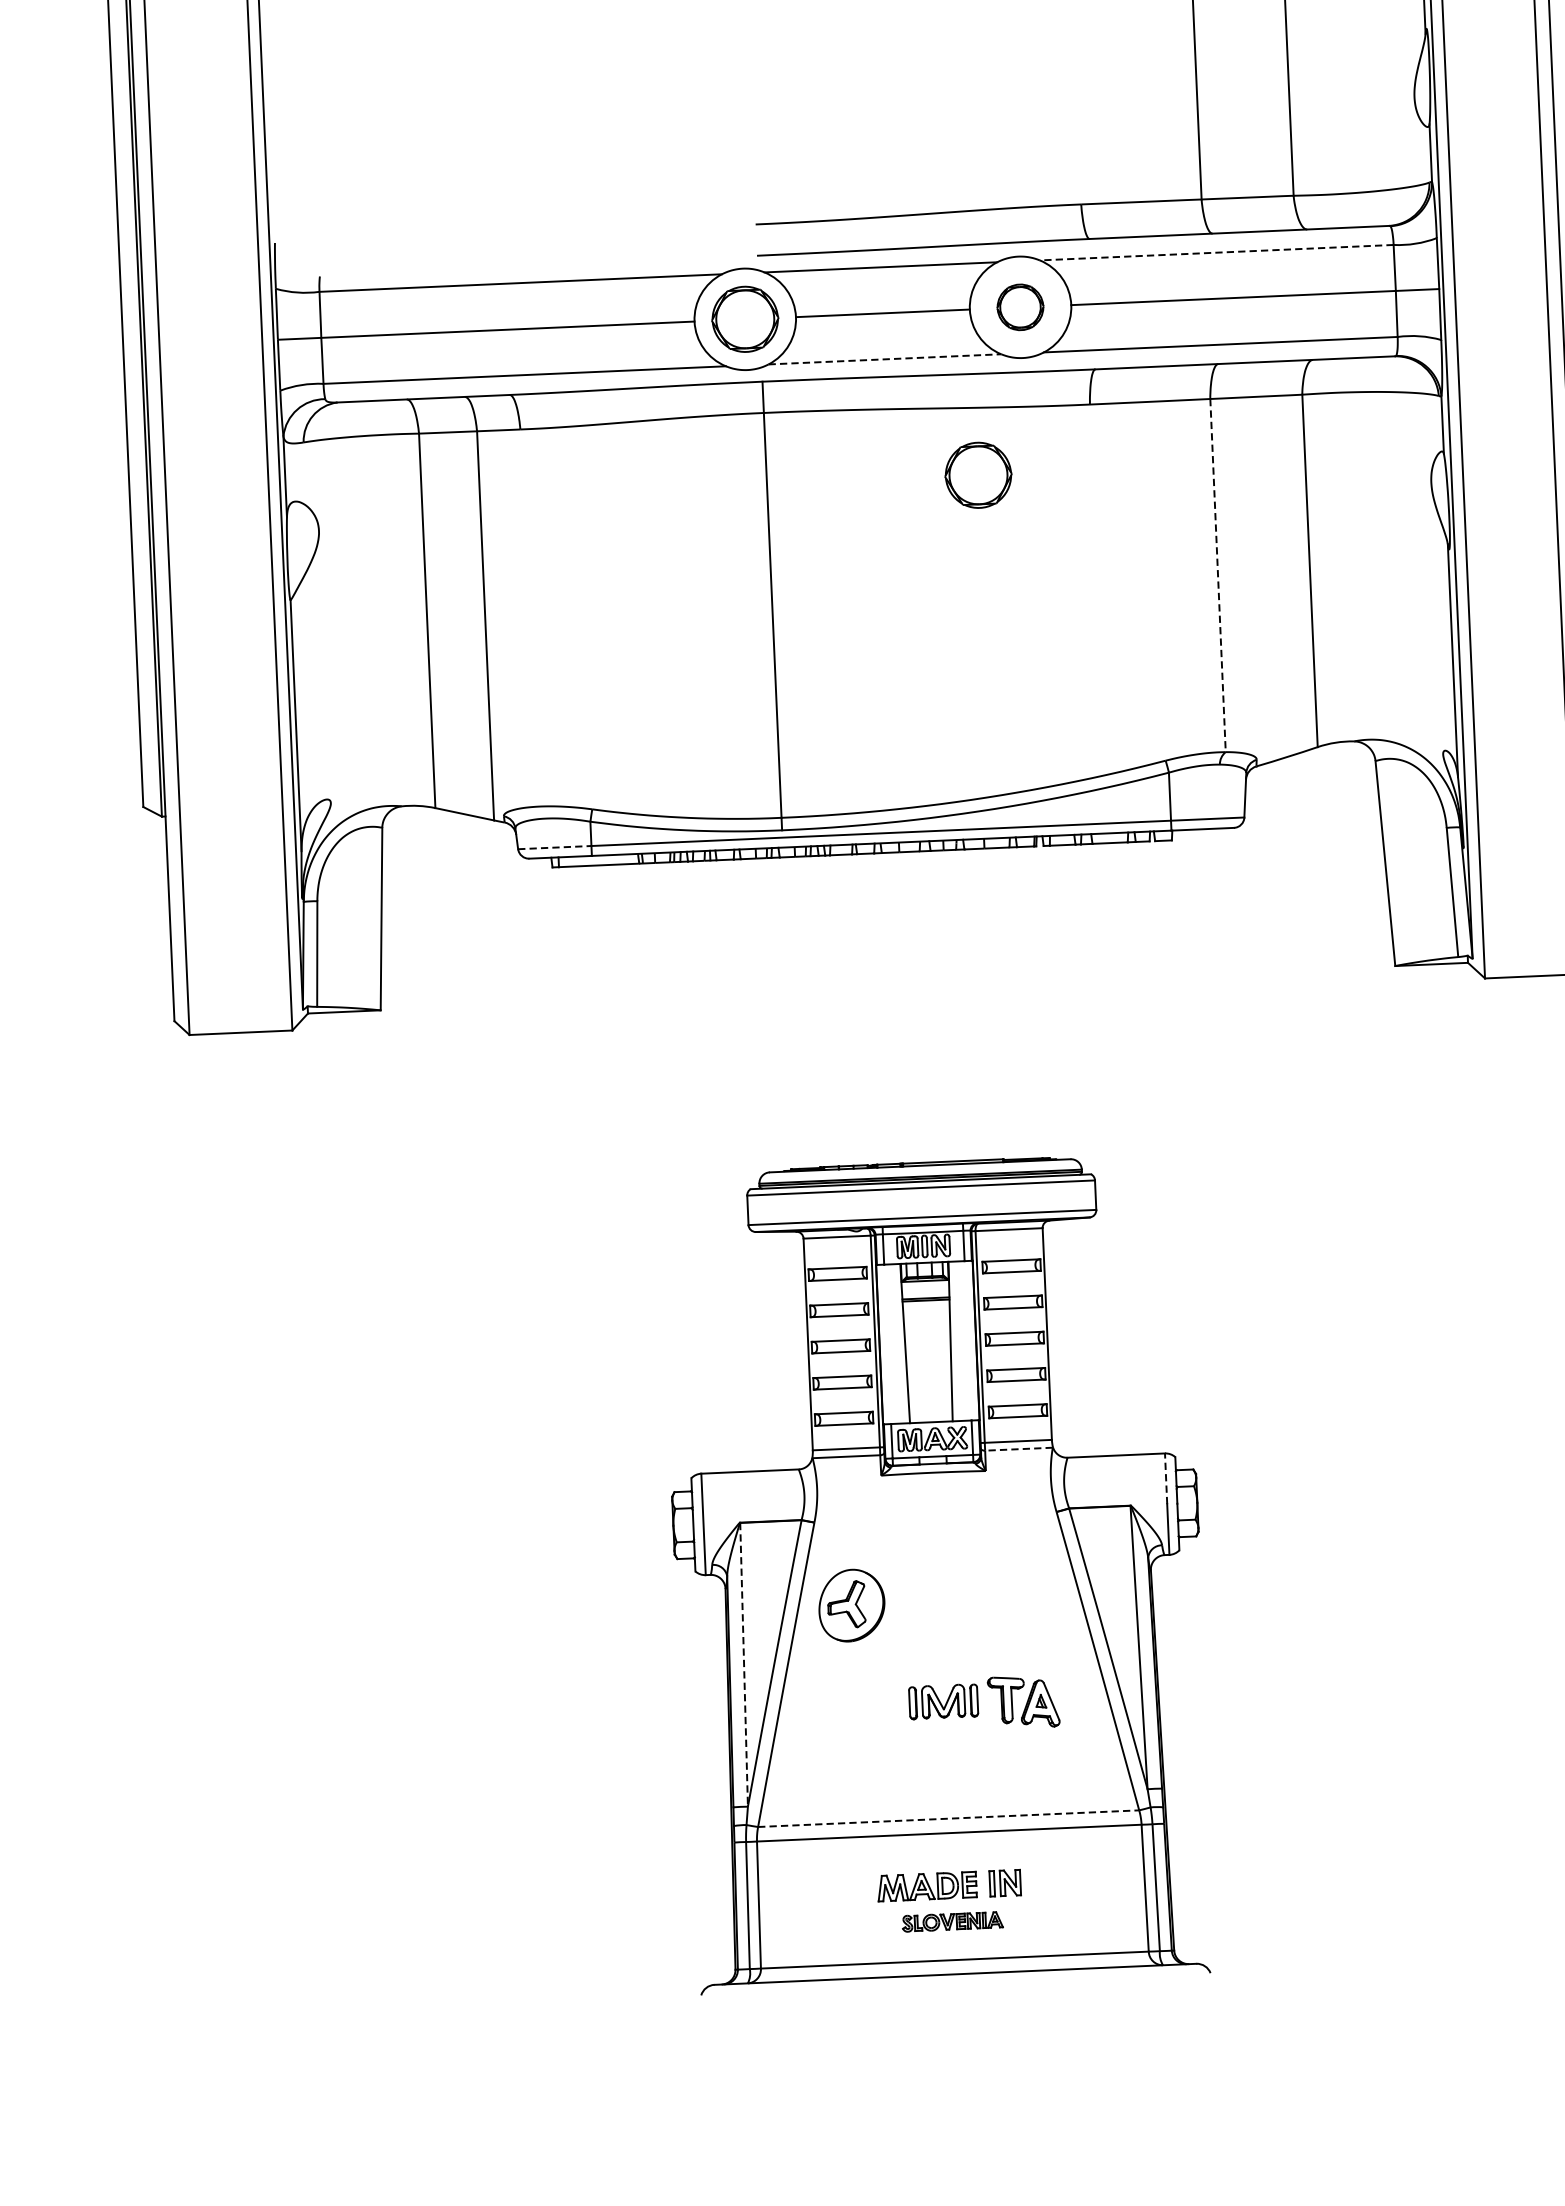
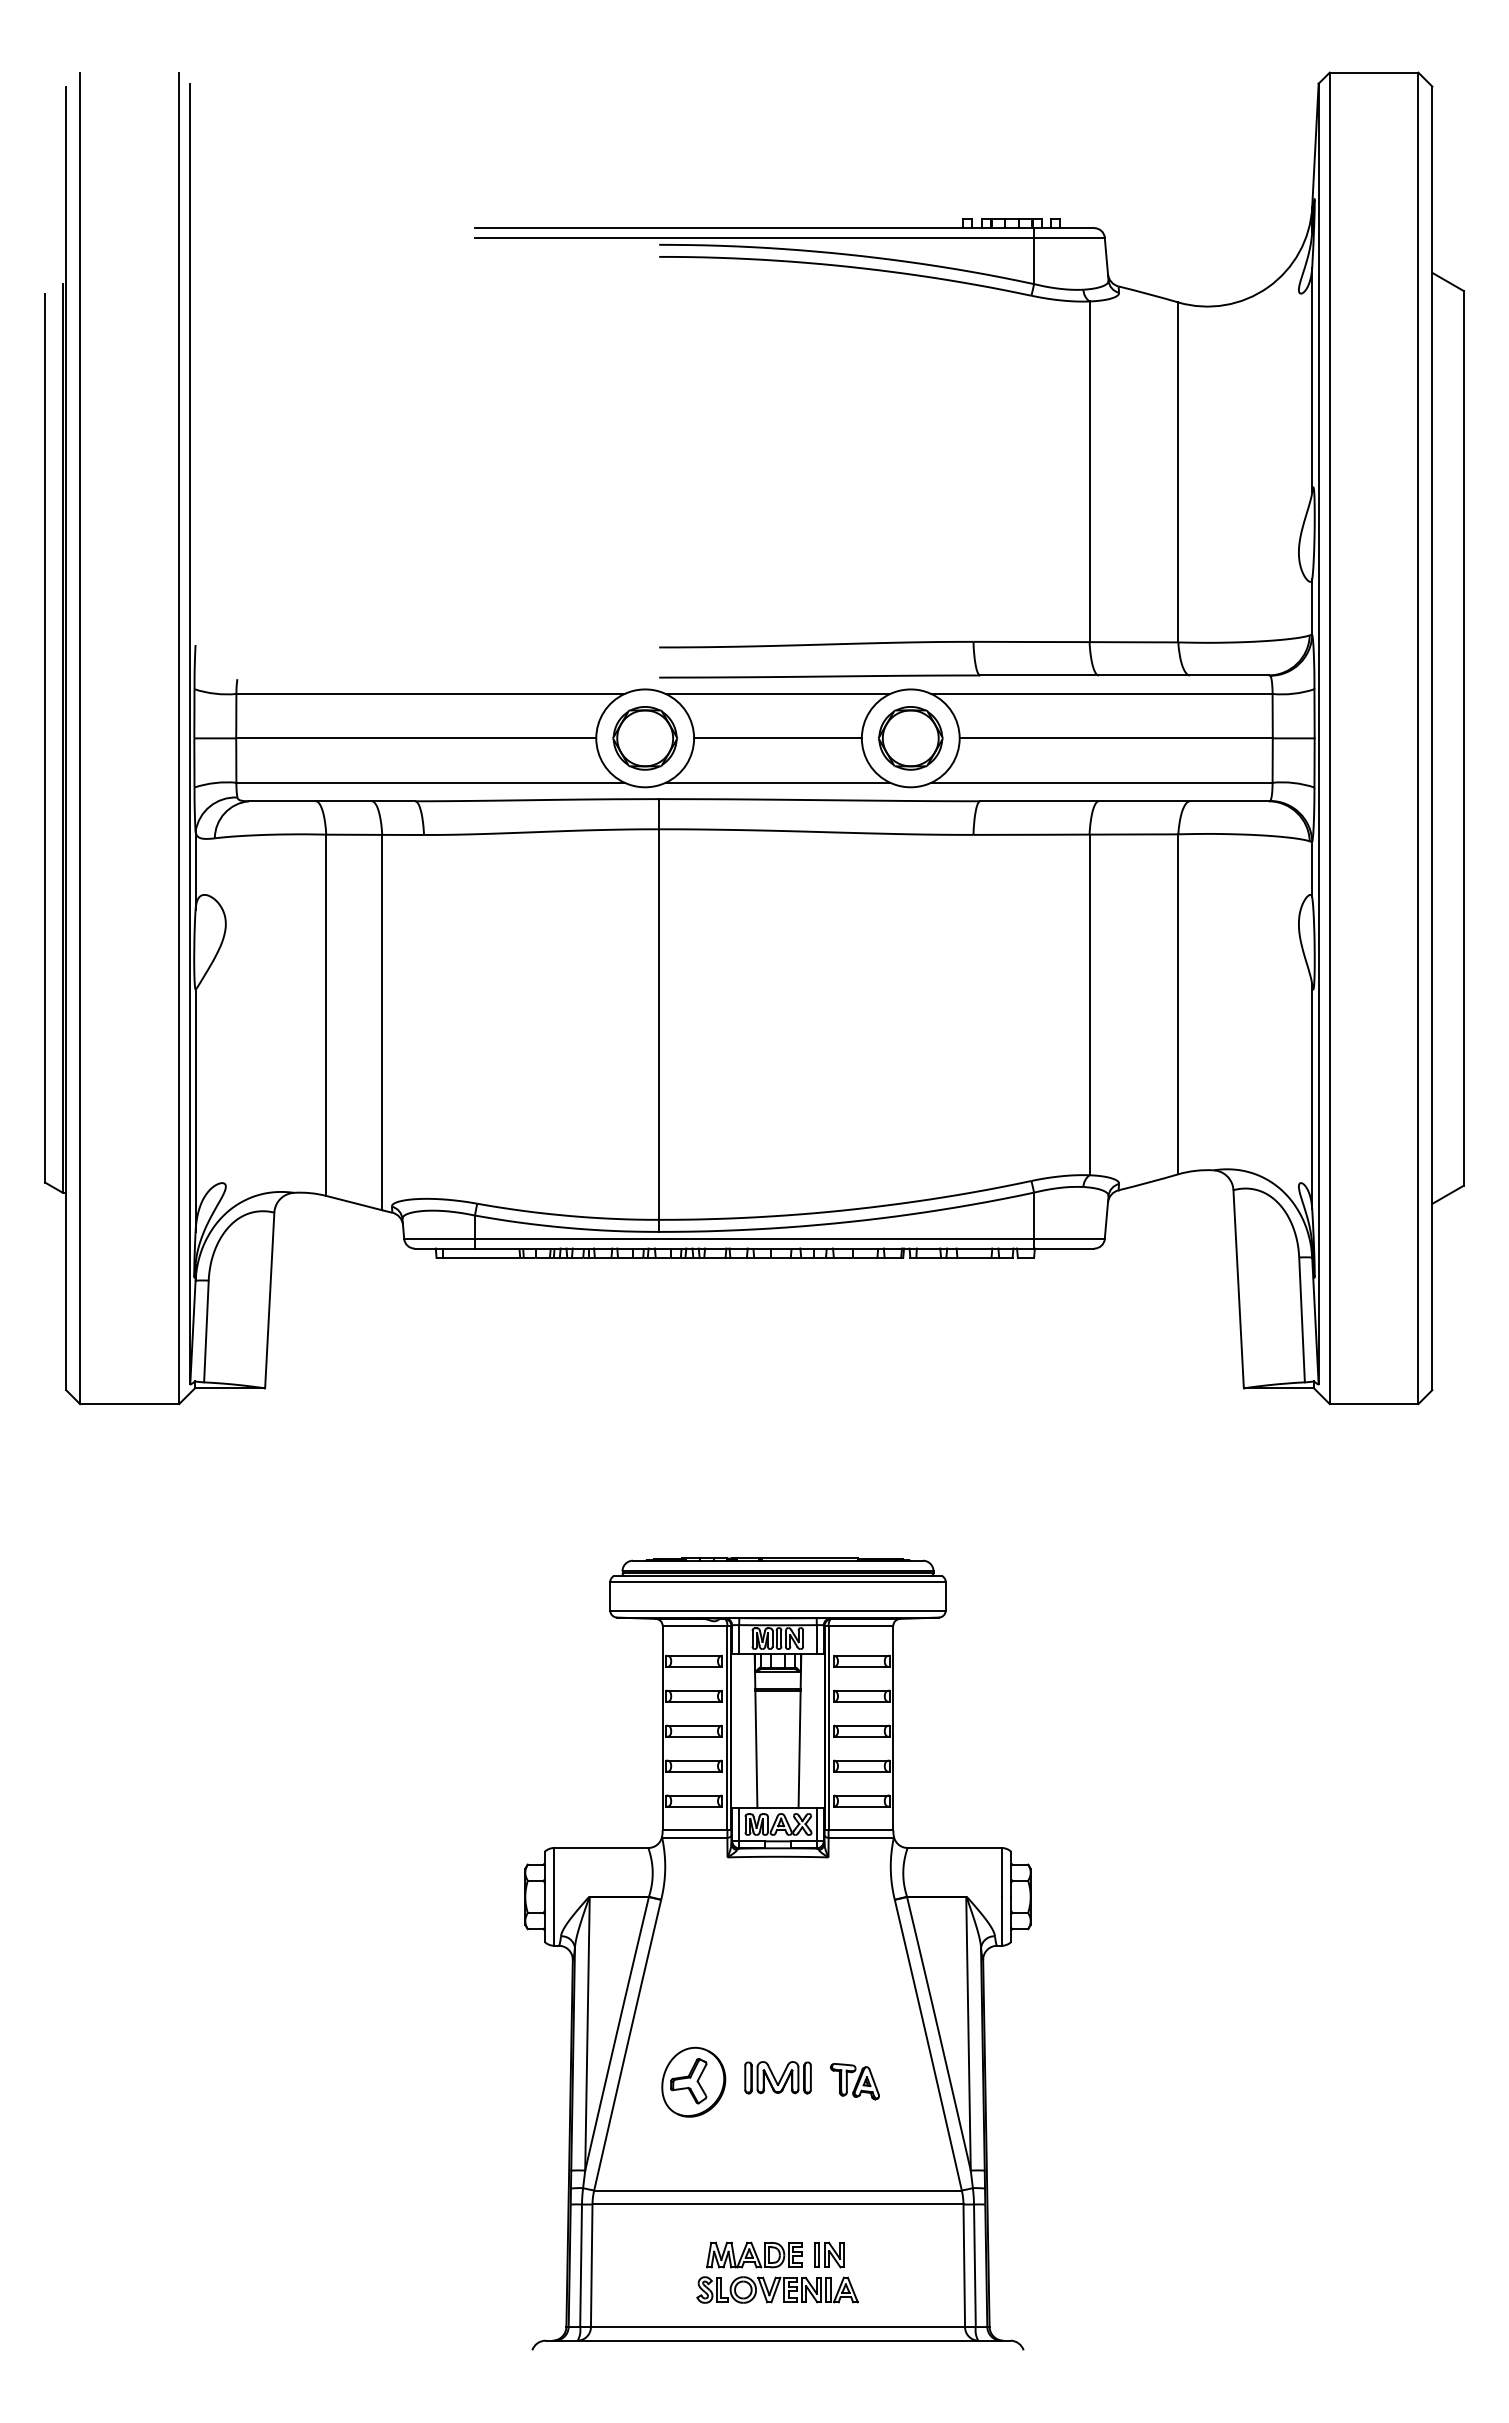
line: (1216, 253) -> (1101, 694), dashed -> solid
part: (1020, 307) -> (910, 738), size x1.43
line: (885, 359) -> (778, 782), dashed -> solid
part: (977, 475) -> (862, 898), removed
line: (1217, 576) -> (1089, 1005), dashed -> solid
line: (555, 847) -> (440, 1238), dashed -> solid
line: (1019, 1448) -> (861, 1837), dashed -> solid
line: (1165, 1477) -> (1001, 1871), dashed -> solid
part: (851, 1604) -> (693, 2081), moved
line: (744, 1664) -> (587, 2033), dashed -> solid
part: (1023, 1702) -> (854, 2081), size x0.71
line: (949, 1818) -> (778, 2190), dashed -> solid
part: (952, 1921) -> (777, 2289), size x1.67

